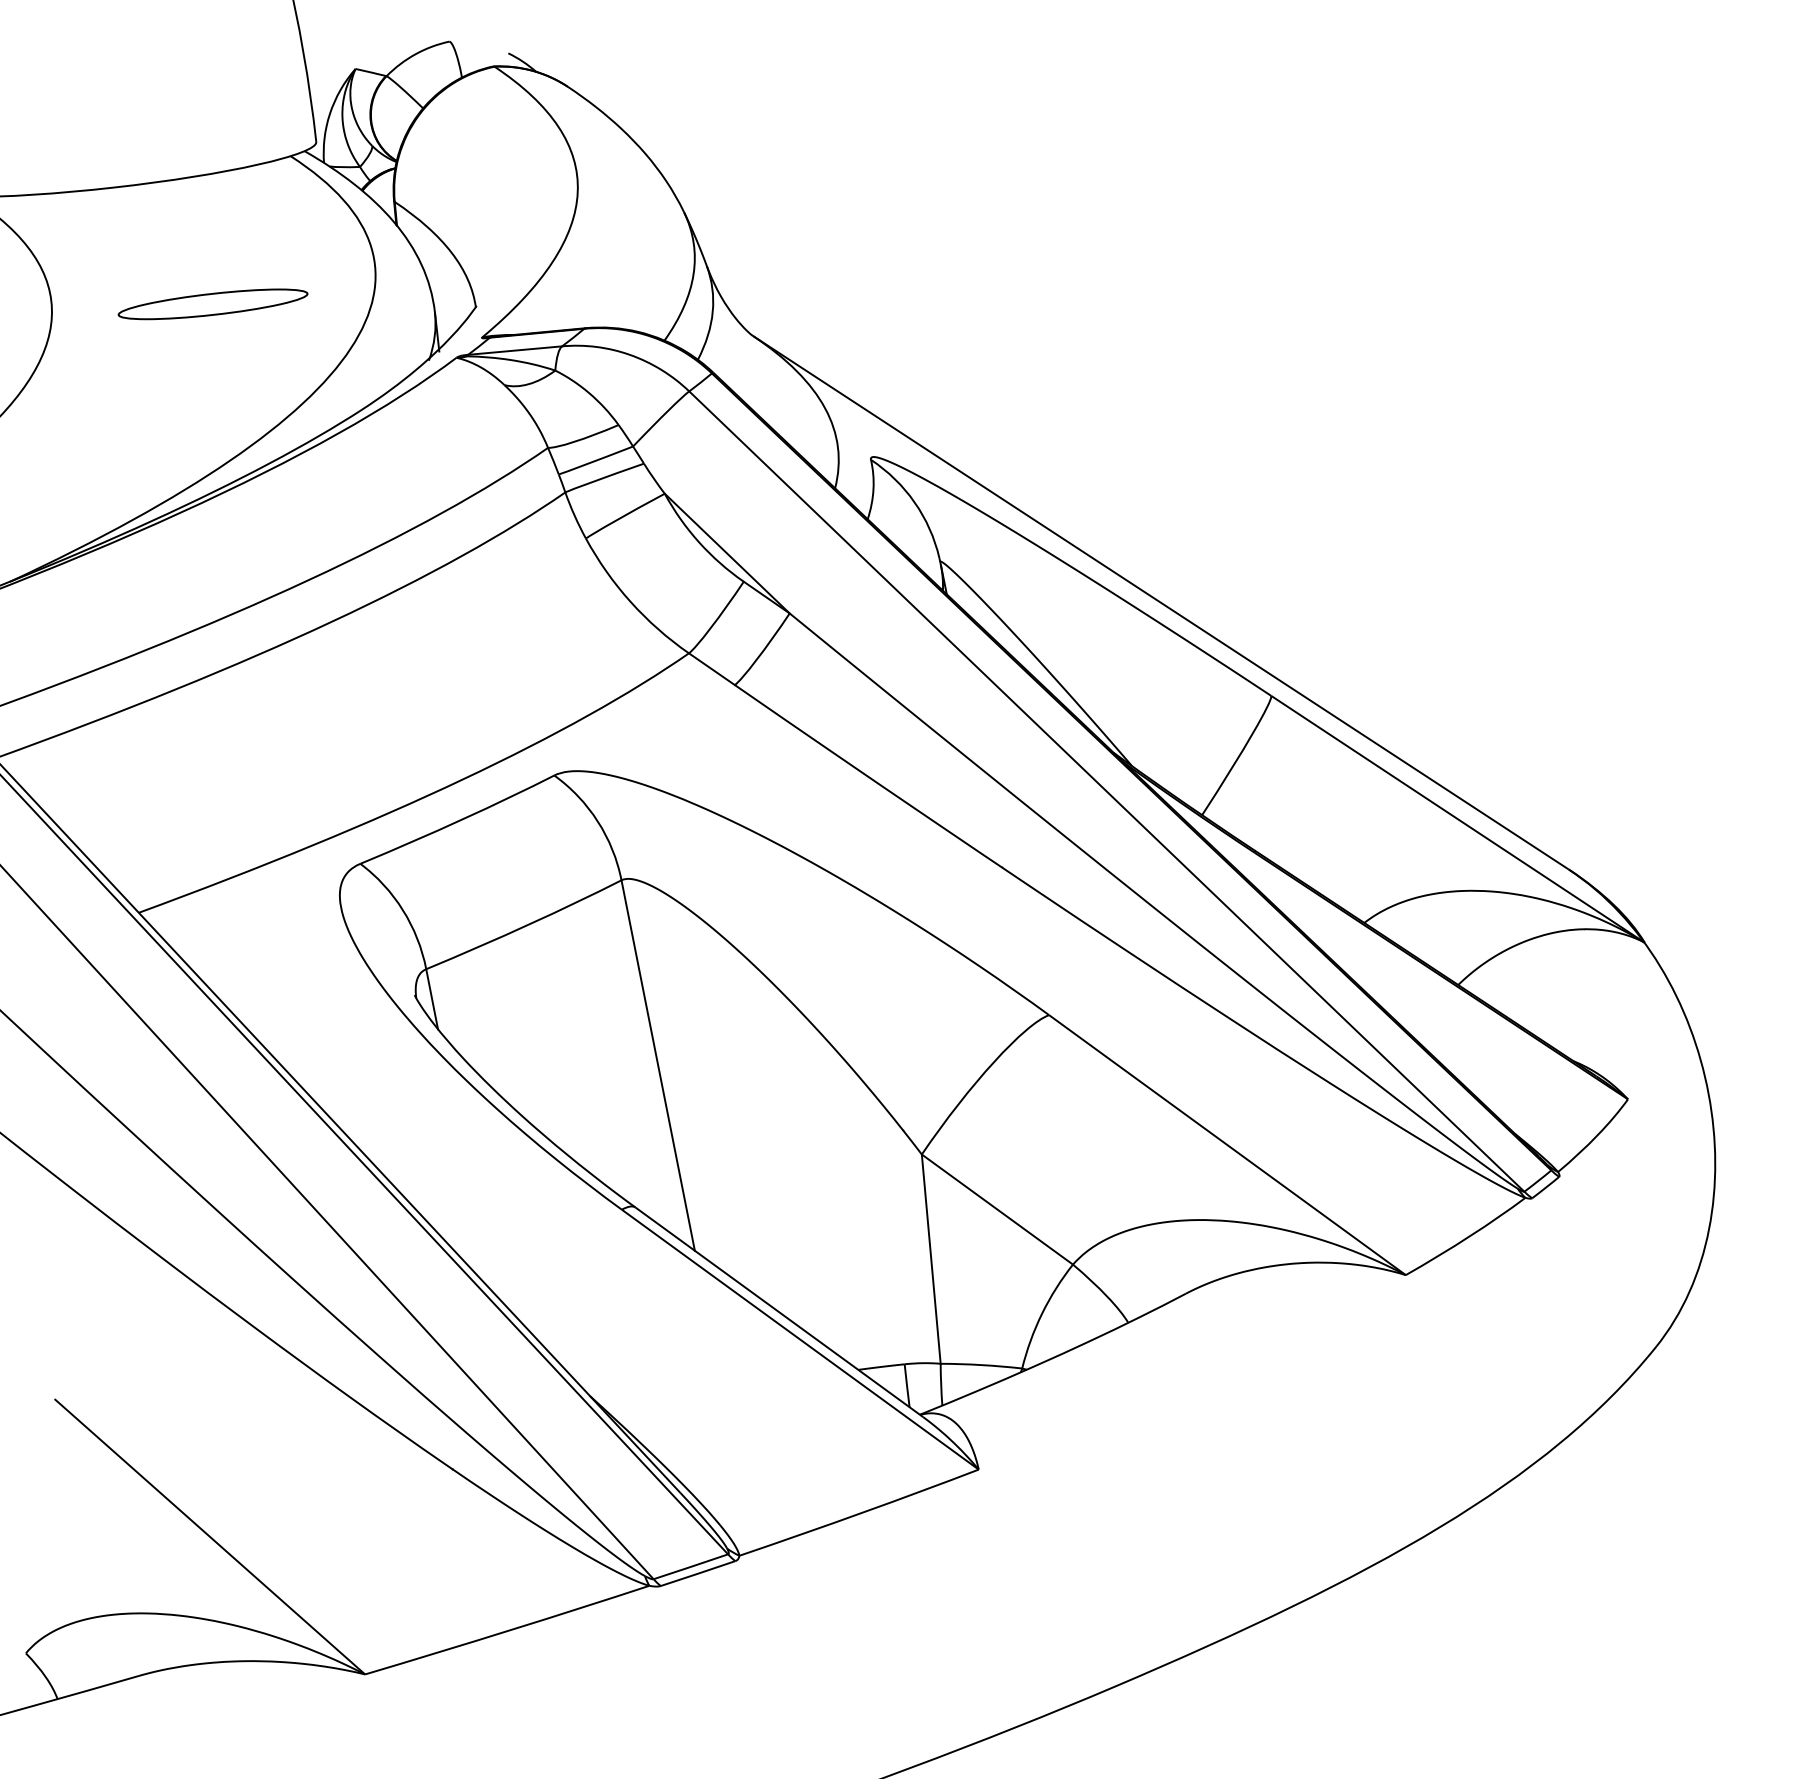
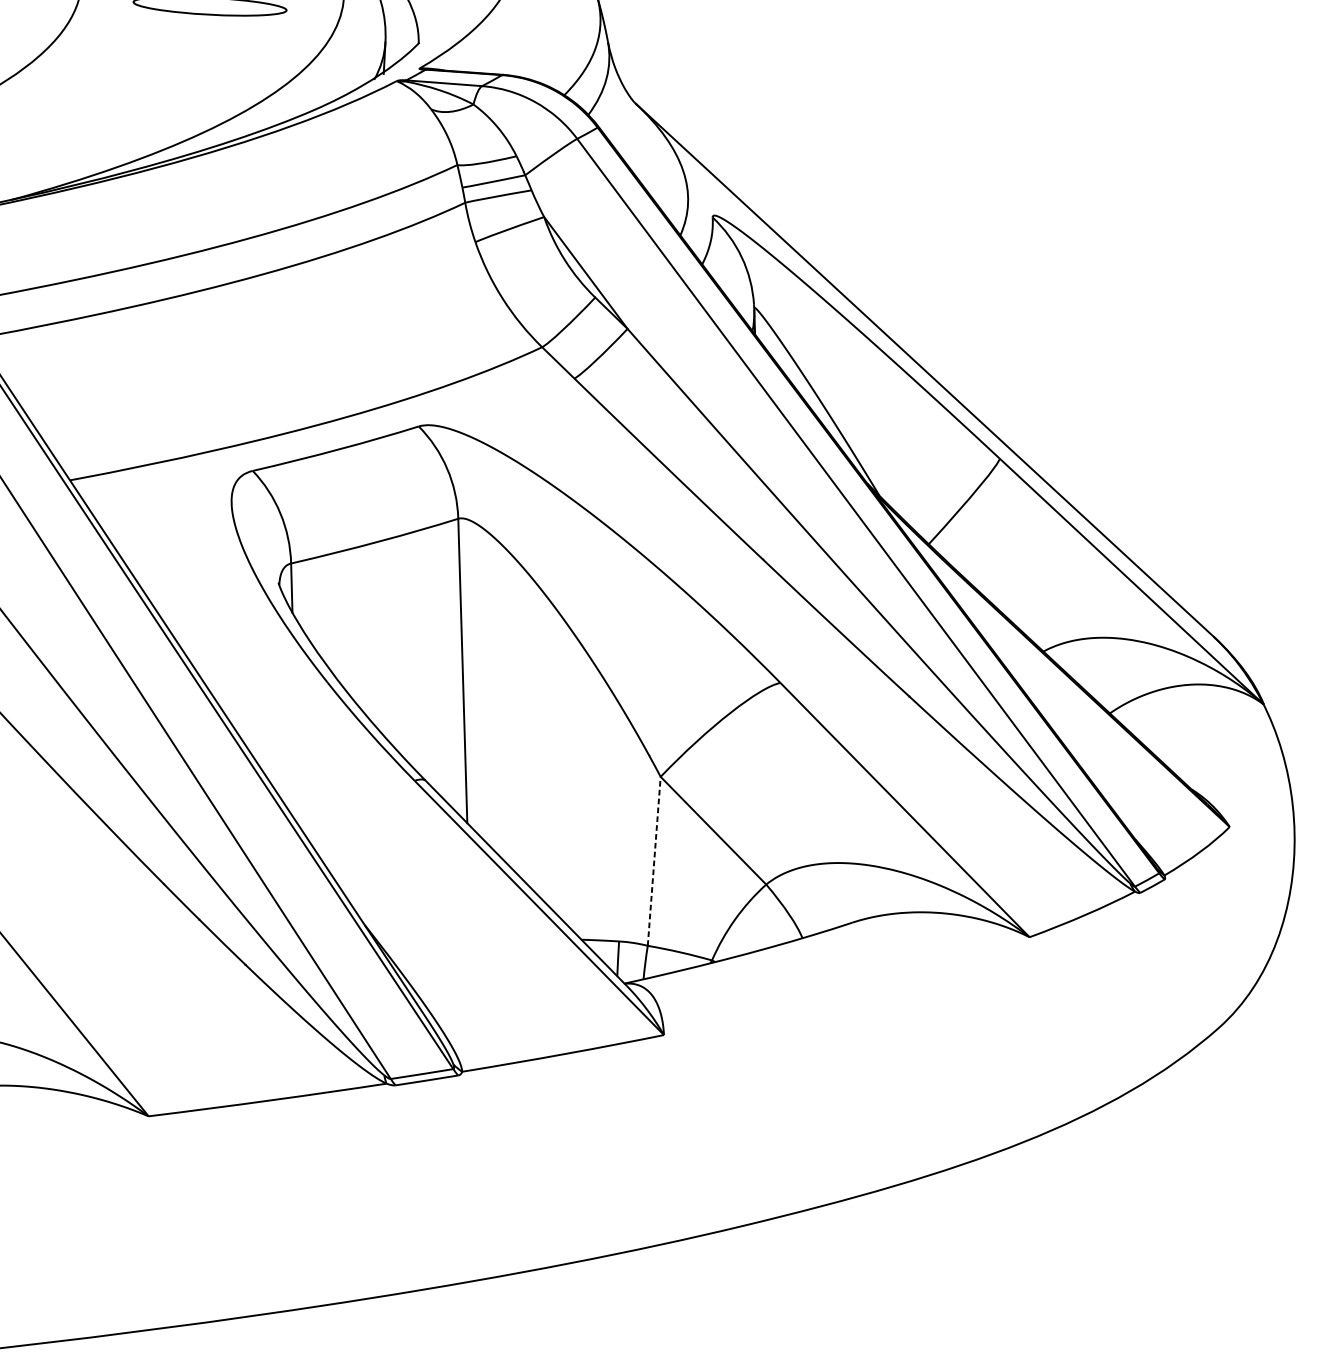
line: (931, 1258) -> (654, 860), solid -> dashed

